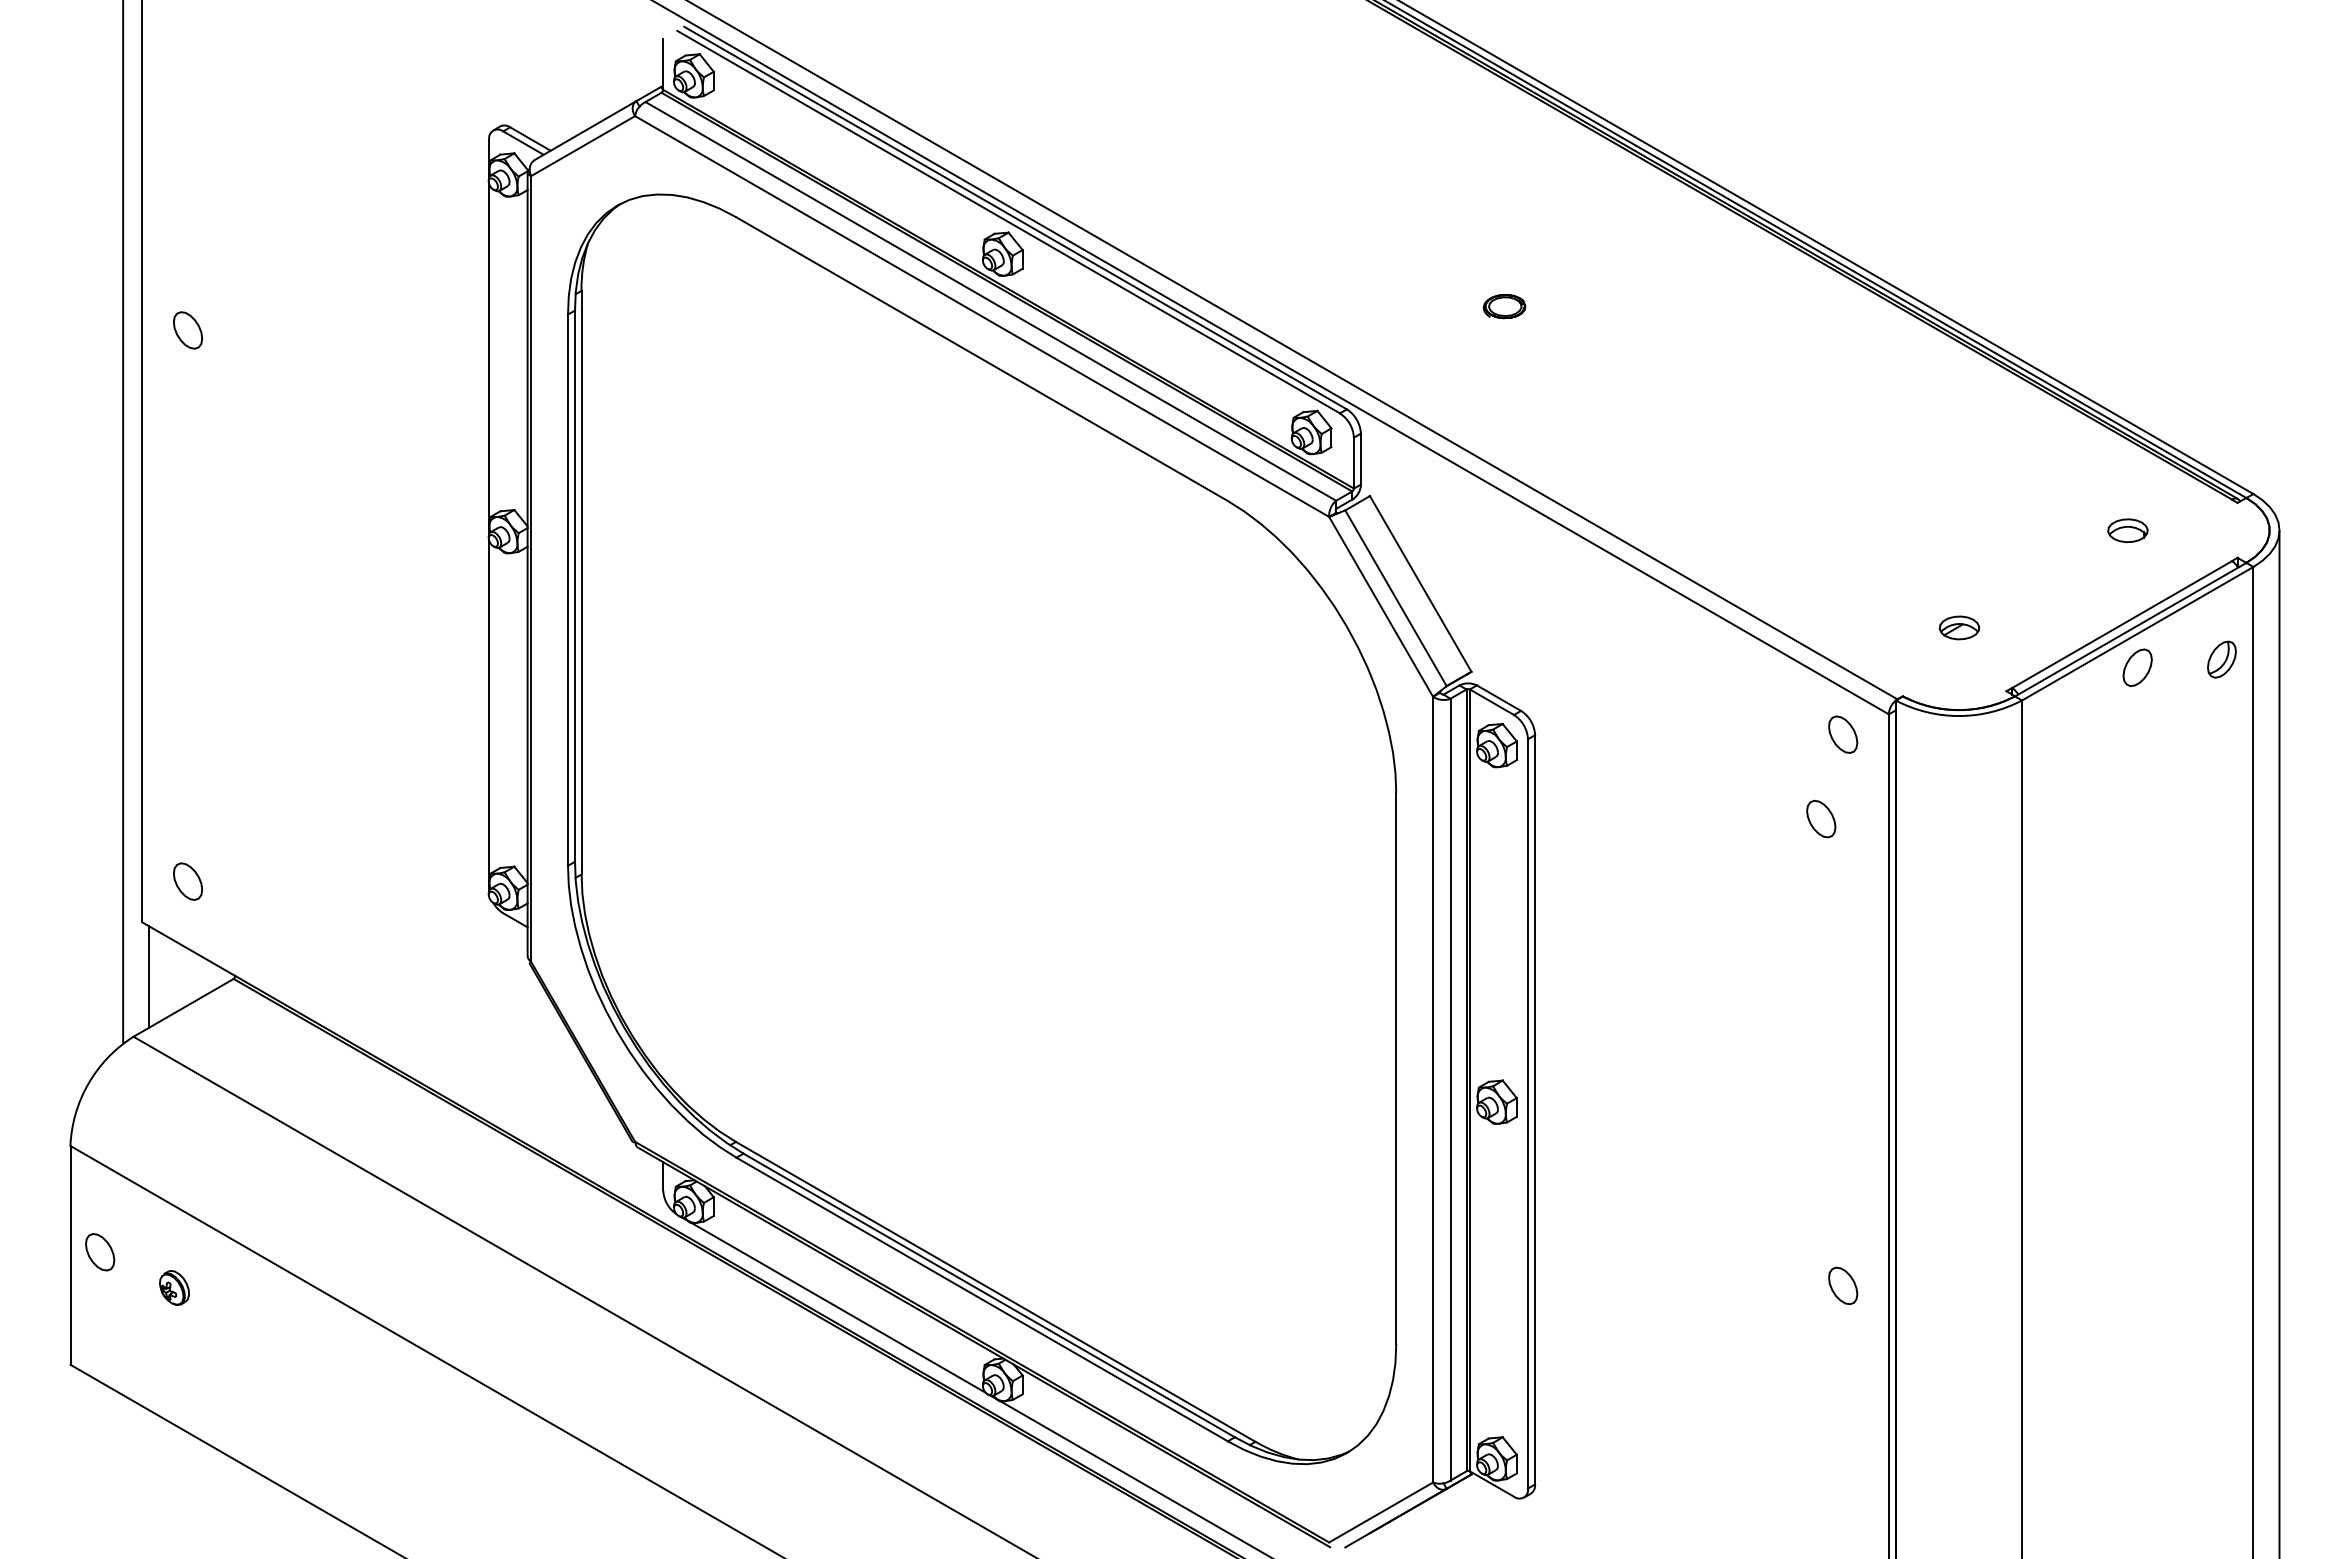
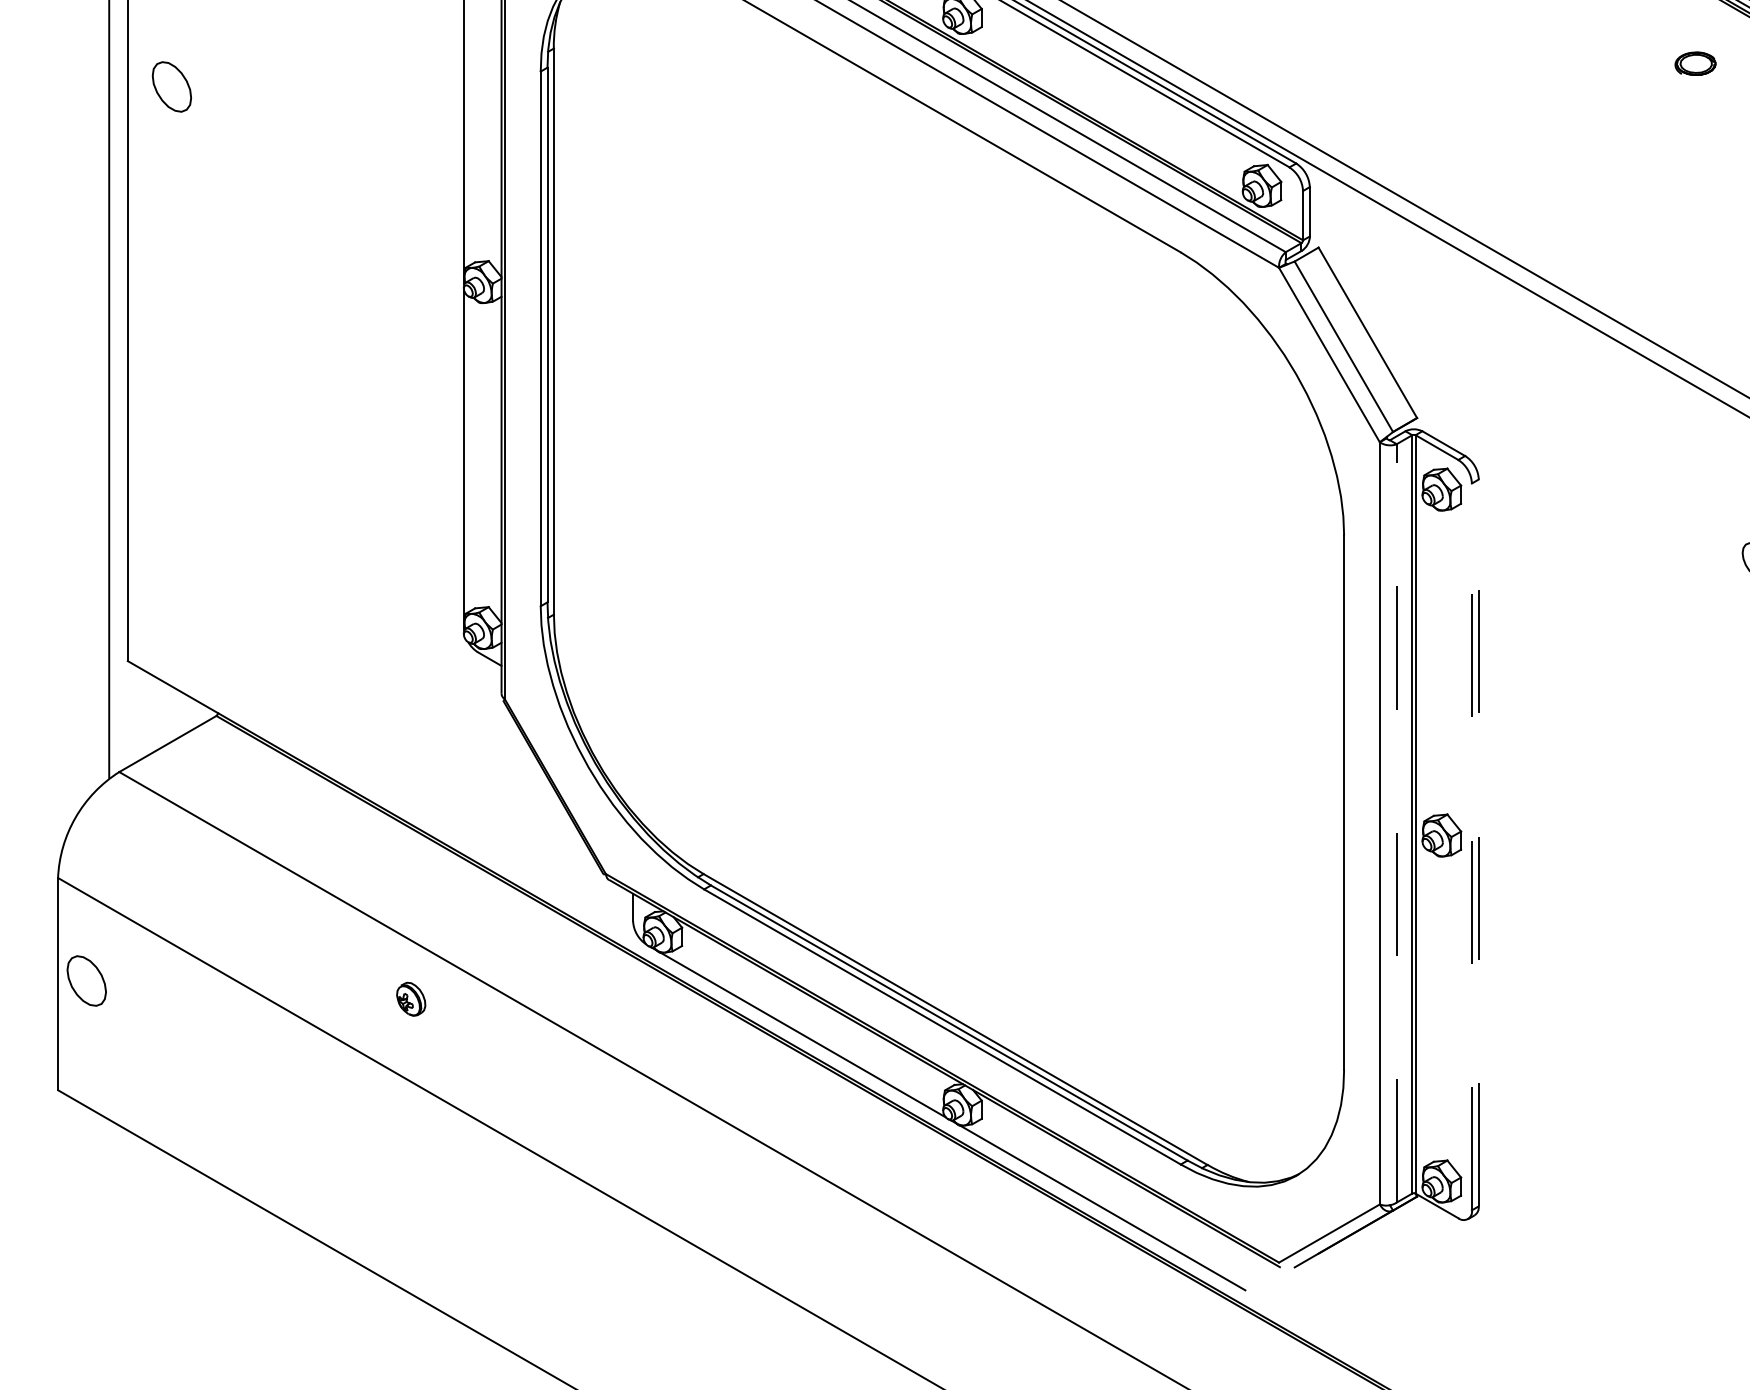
part: (1504, 306) -> (1695, 63), moved
part: (188, 330) -> (172, 87), size x1.4
part: (188, 881) -> (172, 621), removed
line: (149, 976) -> (134, 713), removed
line: (1450, 1089) -> (1396, 823), solid -> dashed
line: (1535, 1109) -> (1479, 842), solid -> dashed
line: (1528, 1113) -> (1472, 846), solid -> dashed
part: (100, 1252) -> (87, 981), size x1.4
part: (174, 1287) -> (411, 998), moved

